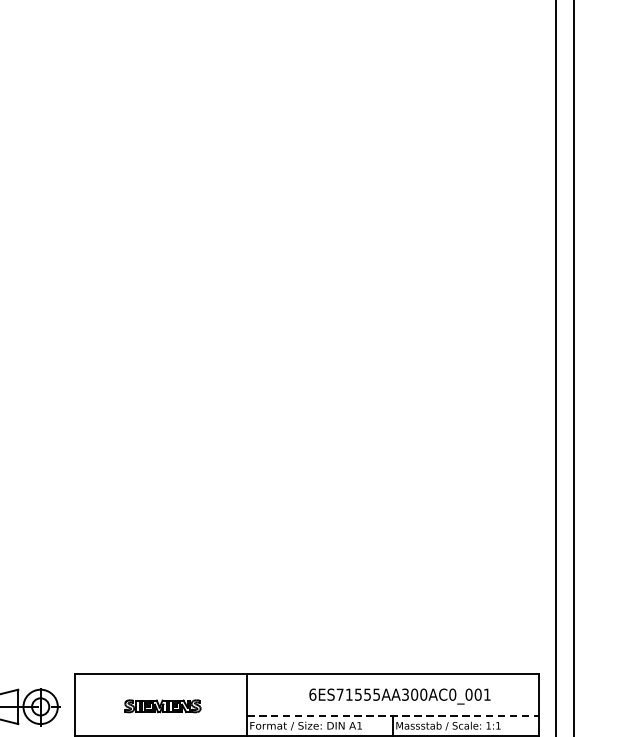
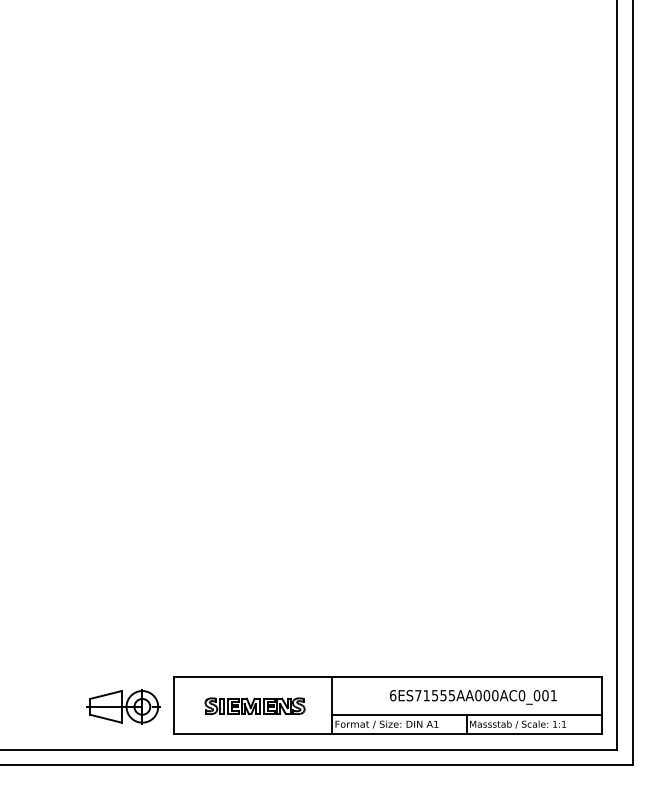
text: (405, 694) -> (478, 695), 6ES71555AA300AC0_001 -> 6ES71555AA000AC0_001
part: (162, 706) -> (254, 706), size x1.43
line: (393, 715) -> (467, 714), dashed -> solid

